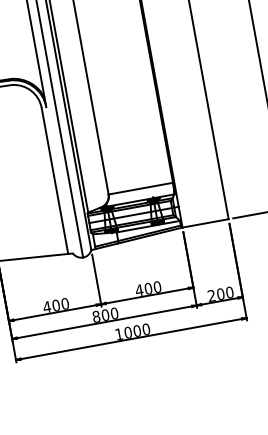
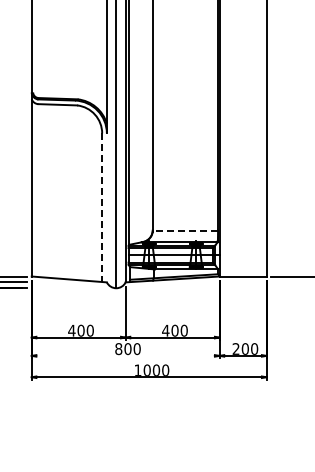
line: (55, 181) -> (102, 208), solid -> dashed
line: (140, 188) -> (185, 230), solid -> dashed
line: (104, 321) -> (125, 355), removed

